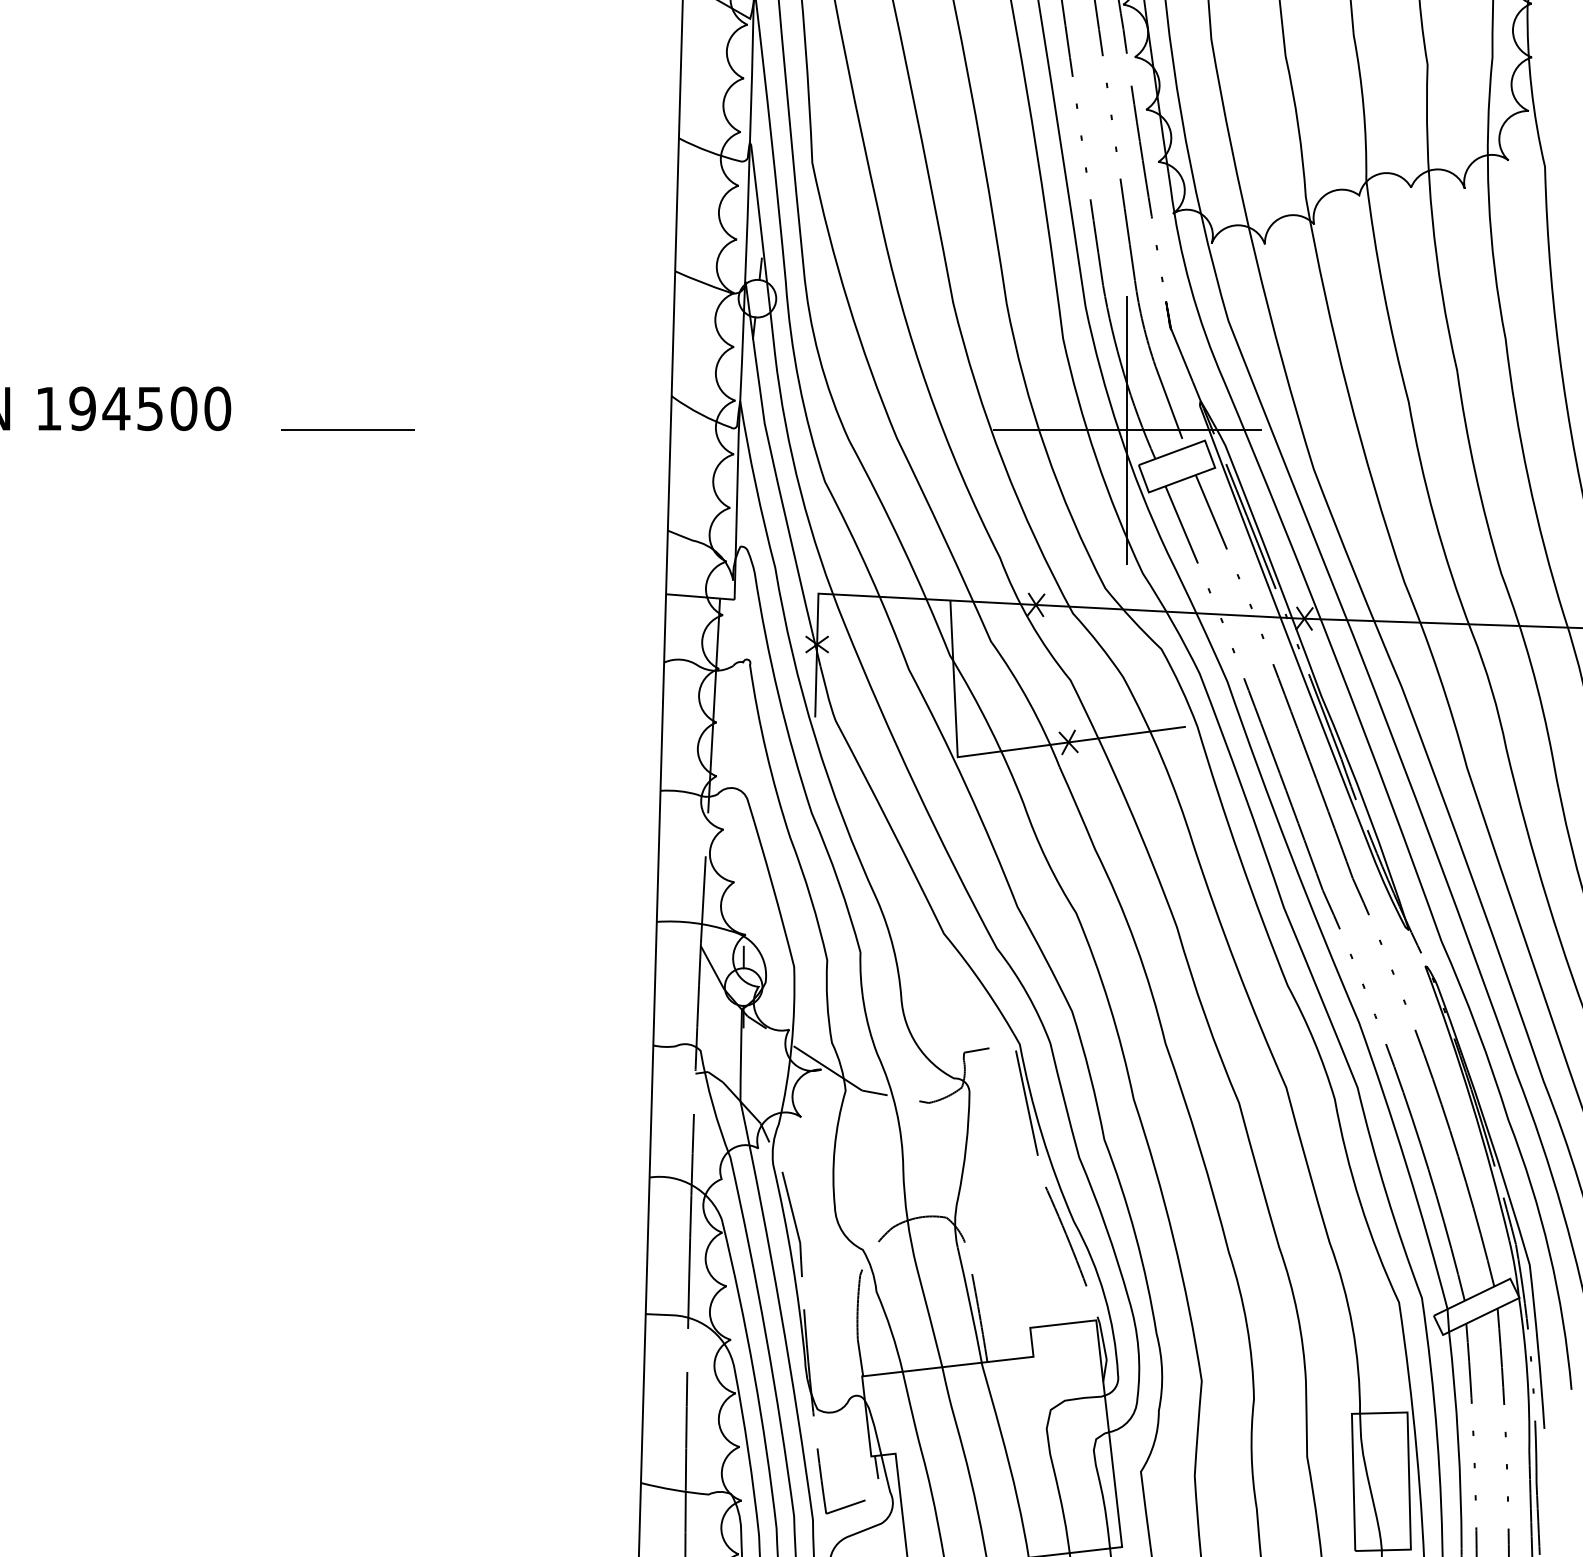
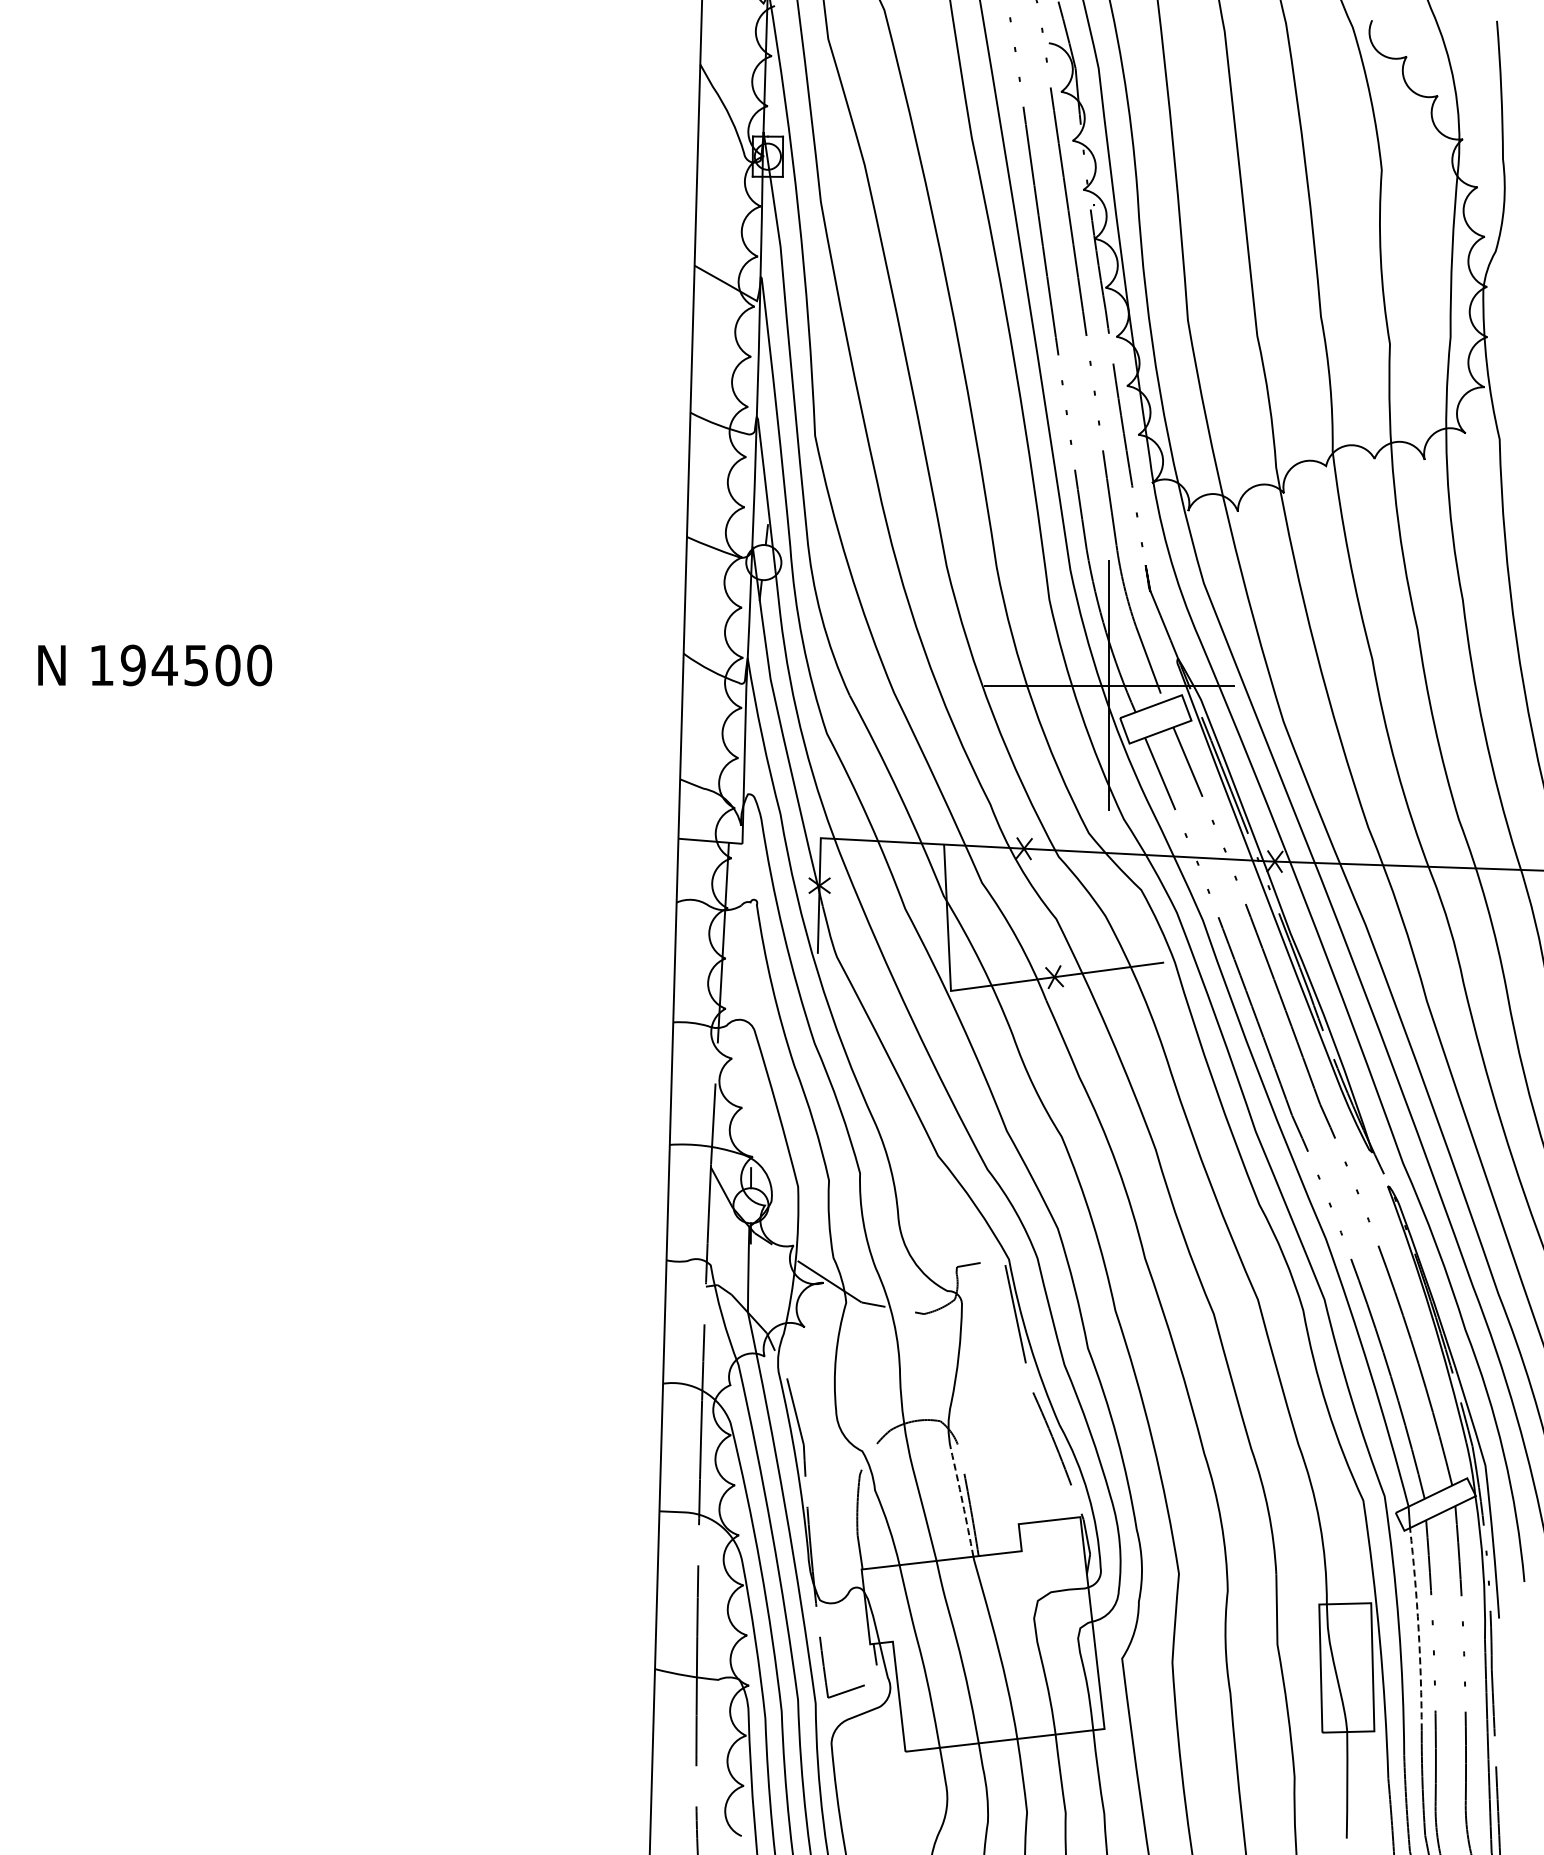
line: (348, 430) -> (381, 685), removed
line: (970, 1304) -> (962, 1502), solid -> dashed
line: (1458, 1440) -> (1418, 1629), solid -> dashed

